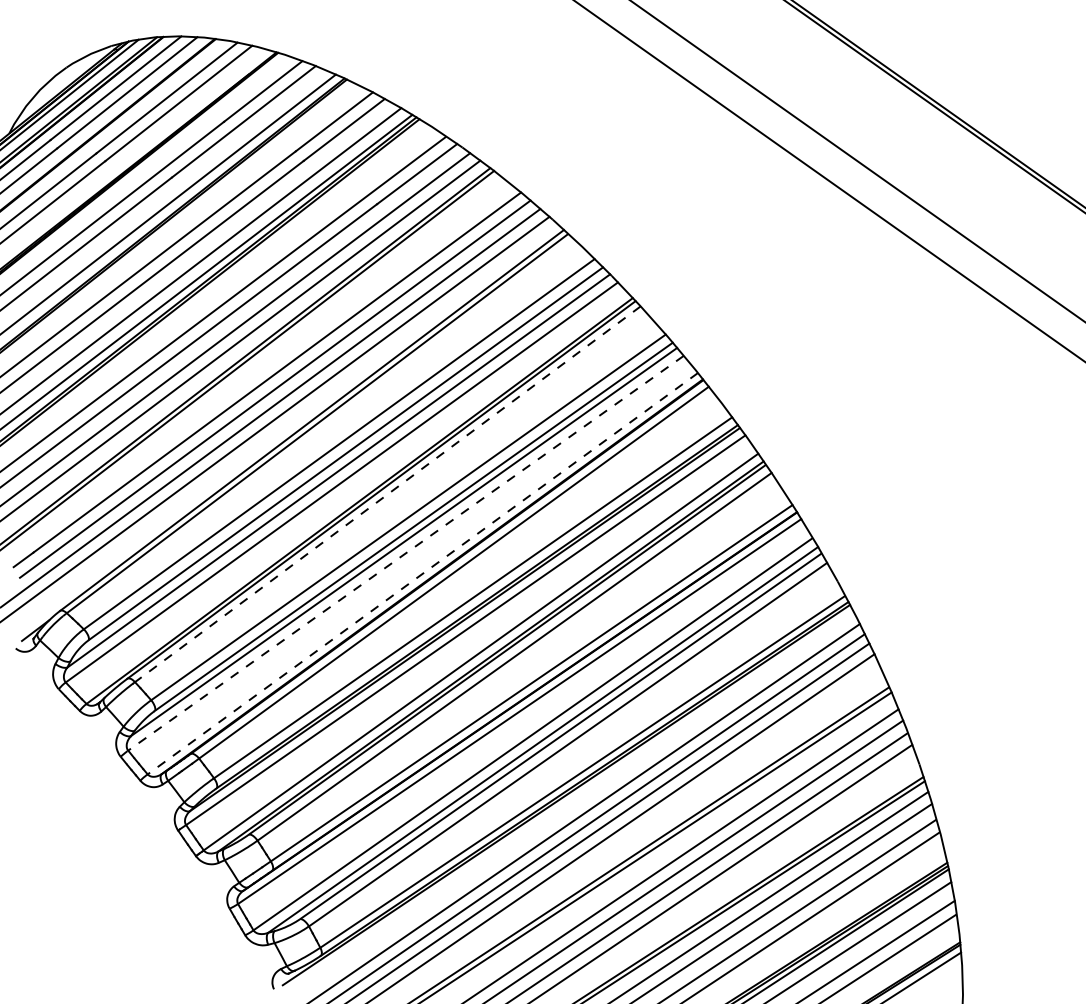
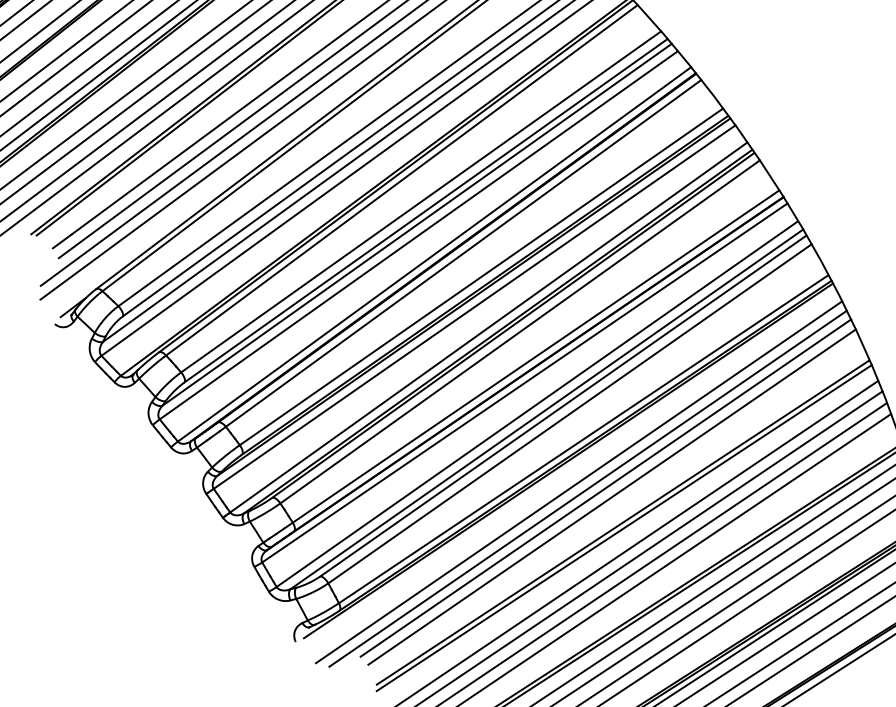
line: (387, 494) -> (401, 180), dashed -> solid
line: (405, 553) -> (418, 235), dashed -> solid
line: (422, 573) -> (434, 254), dashed -> solid

